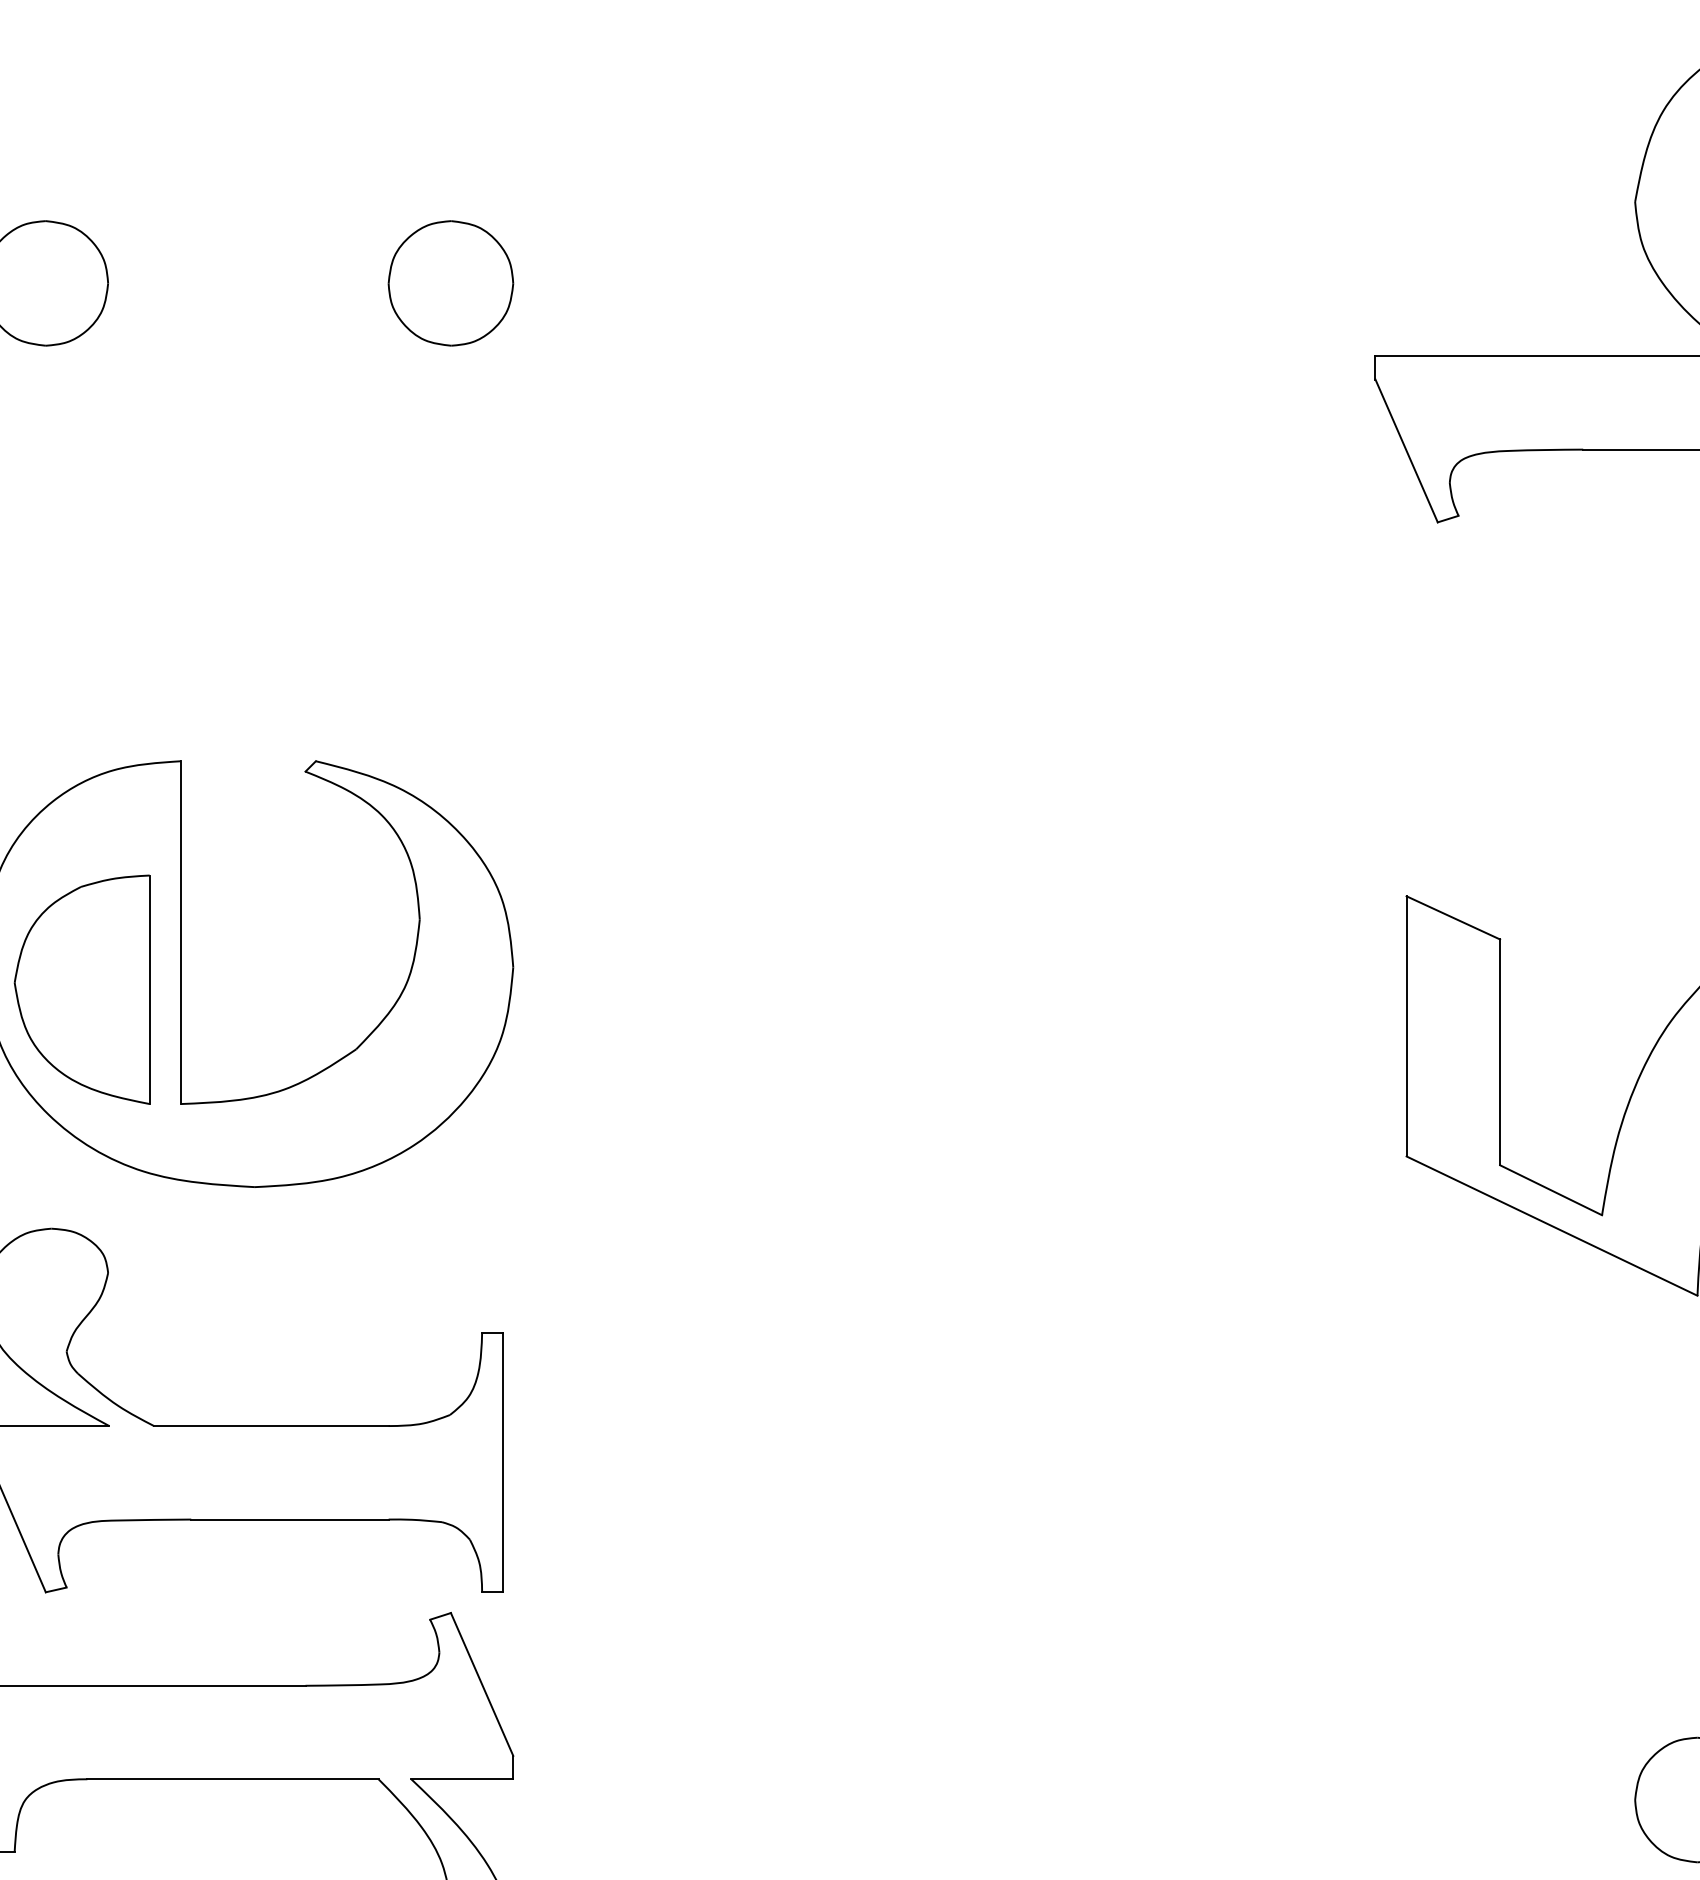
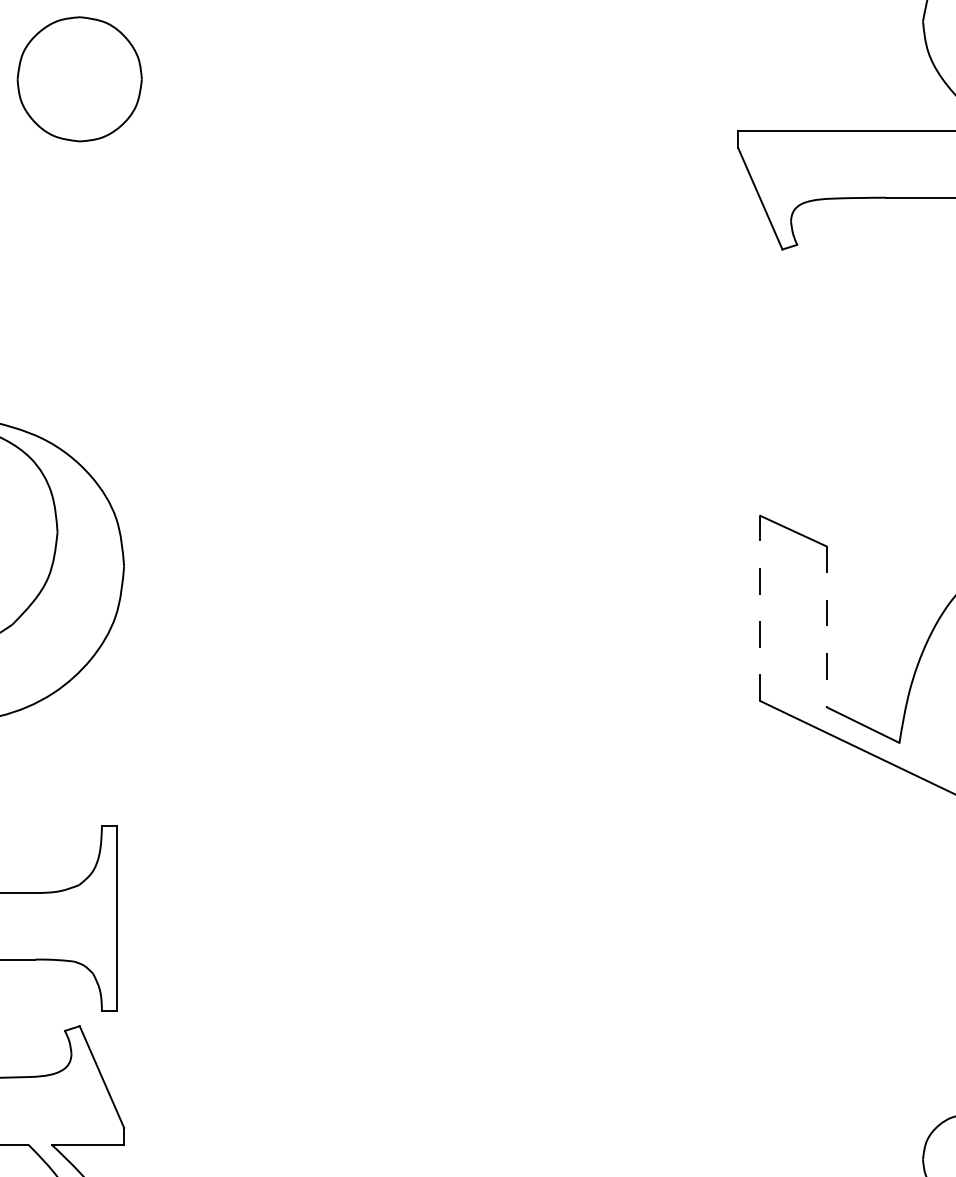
part: (450, 283) -> (79, 79), size x1.4
line: (1406, 1025) -> (760, 607), solid -> dashed
line: (1500, 1052) -> (827, 627), solid -> dashed

